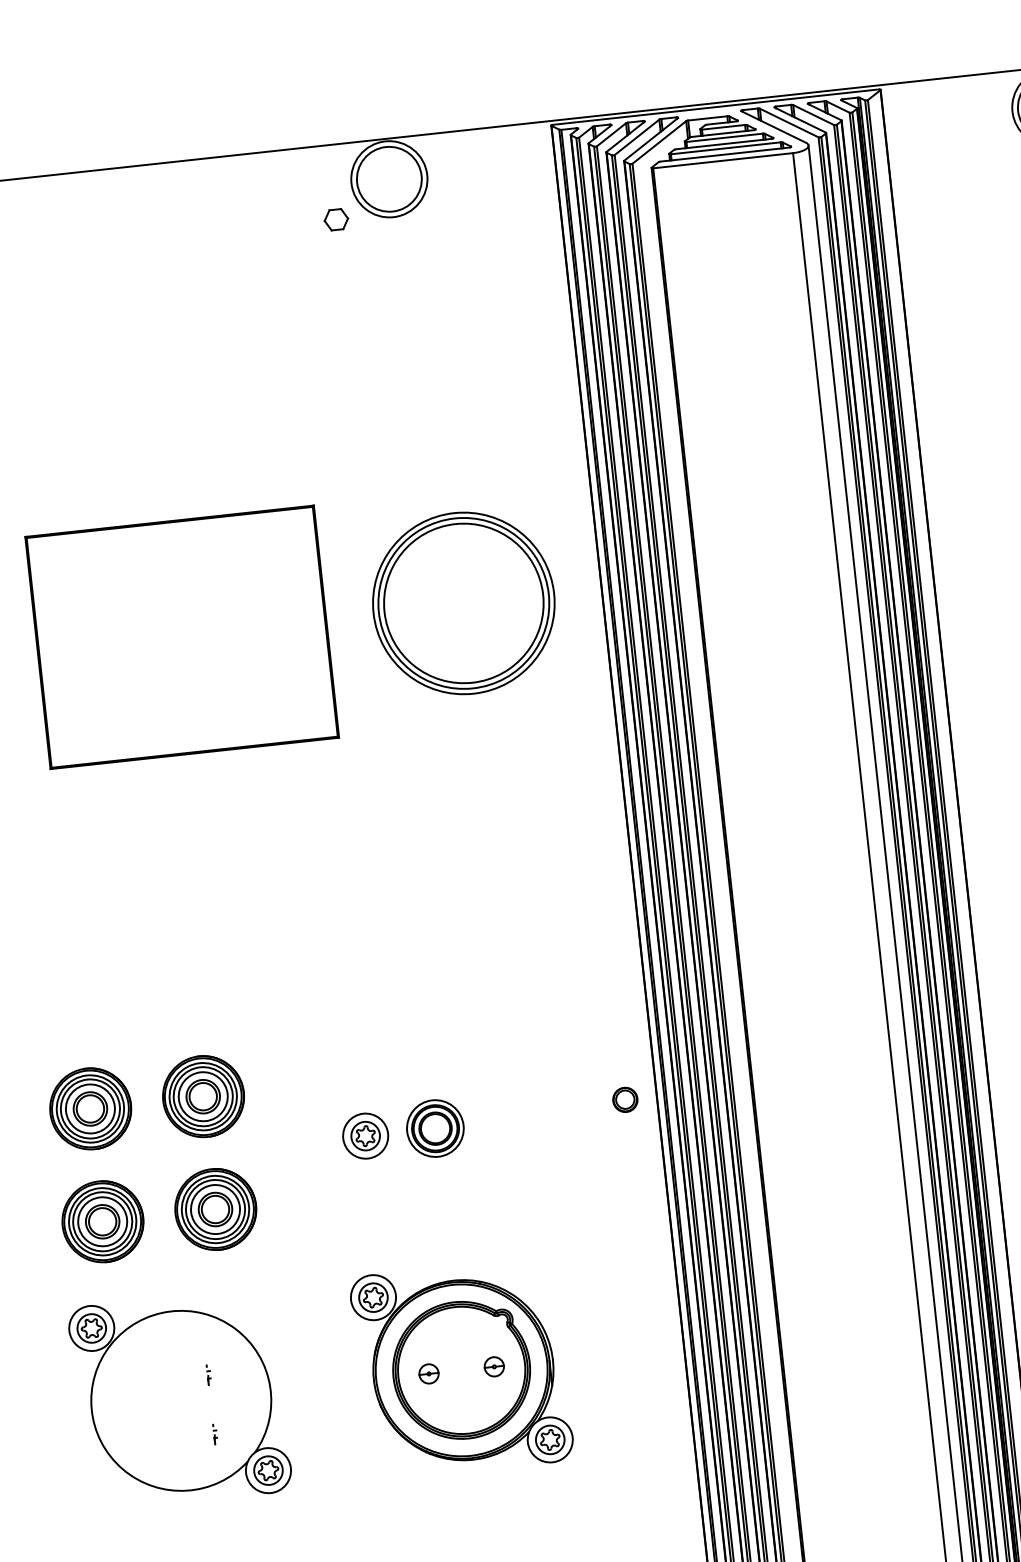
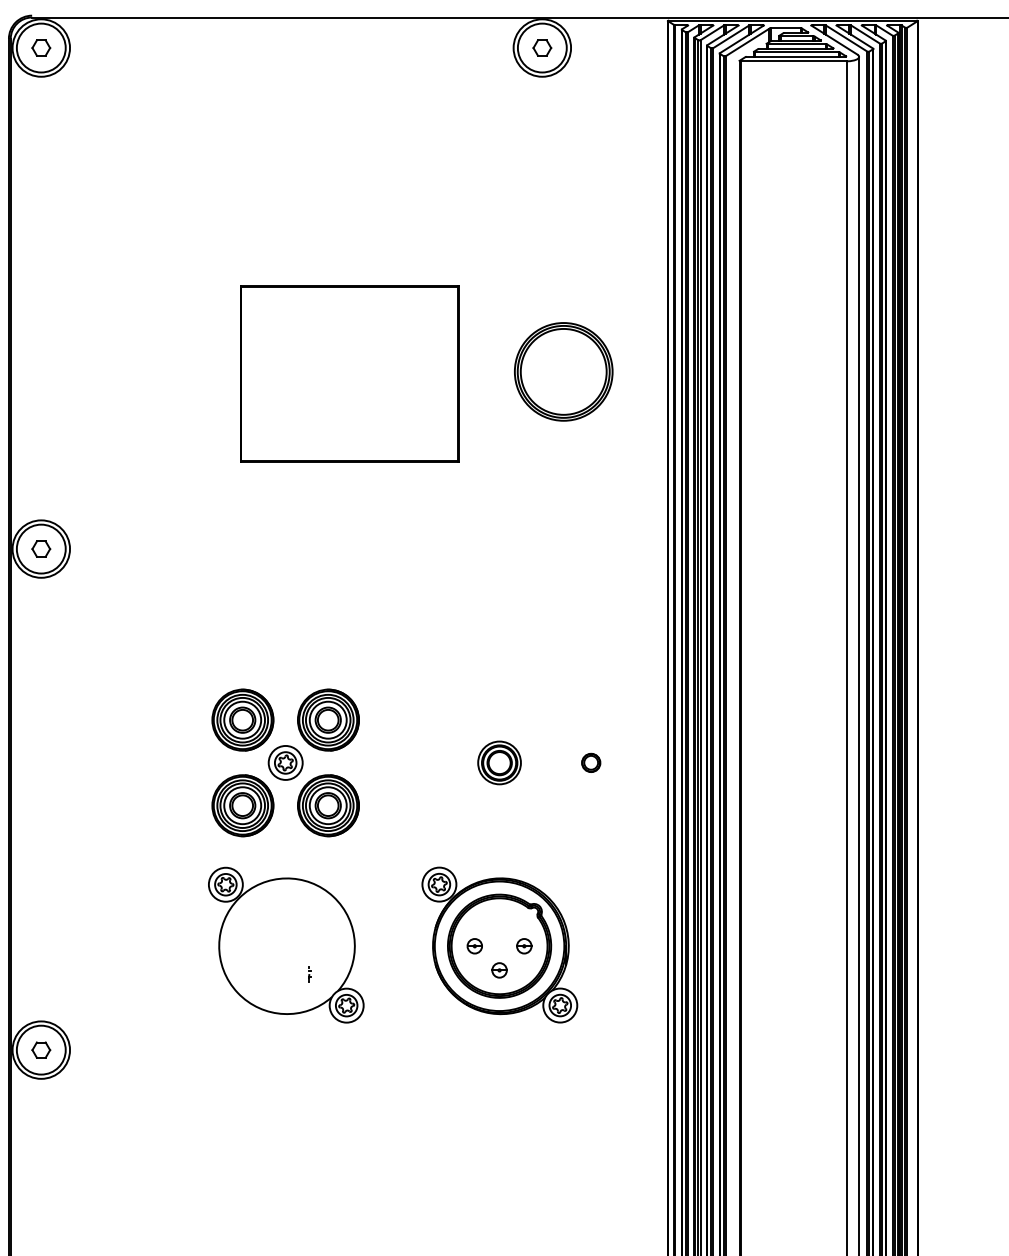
part: (336, 219) -> (542, 47), moved
part: (463, 602) -> (563, 371), size x0.71
part: (625, 1099) -> (591, 762), moved
part: (365, 1135) -> (285, 762), moved
part: (208, 1375) -> (309, 929), removed
part: (465, 1402) -> (499, 970), added

